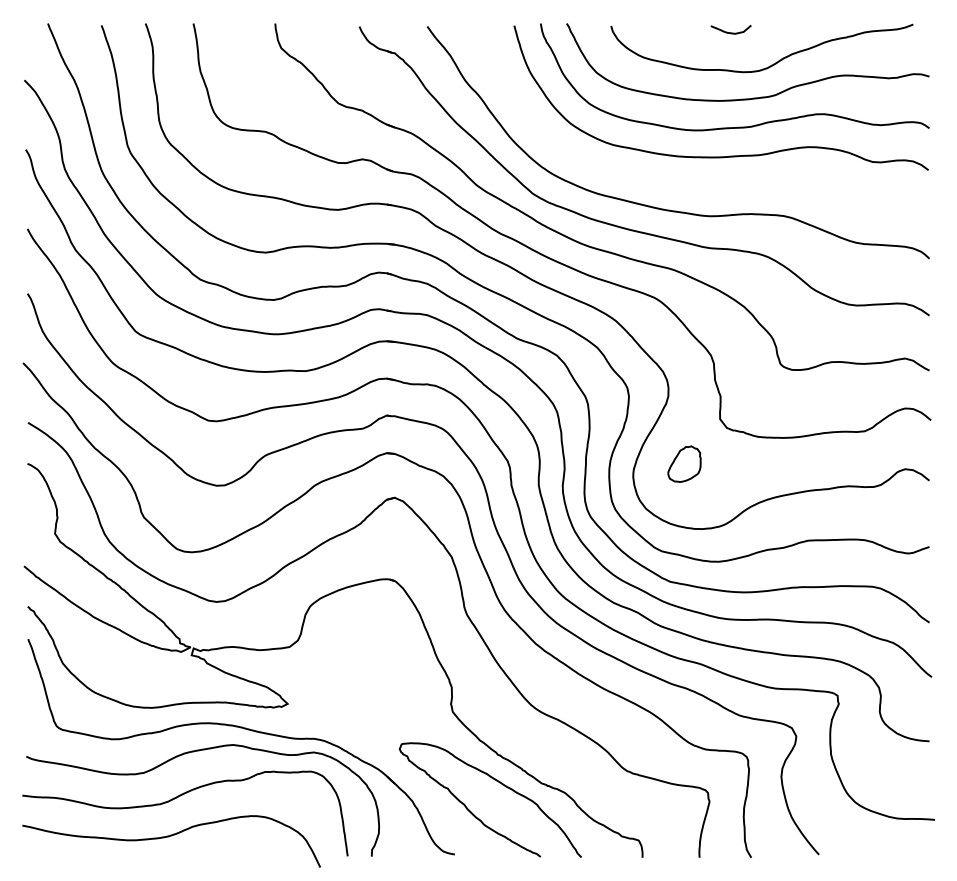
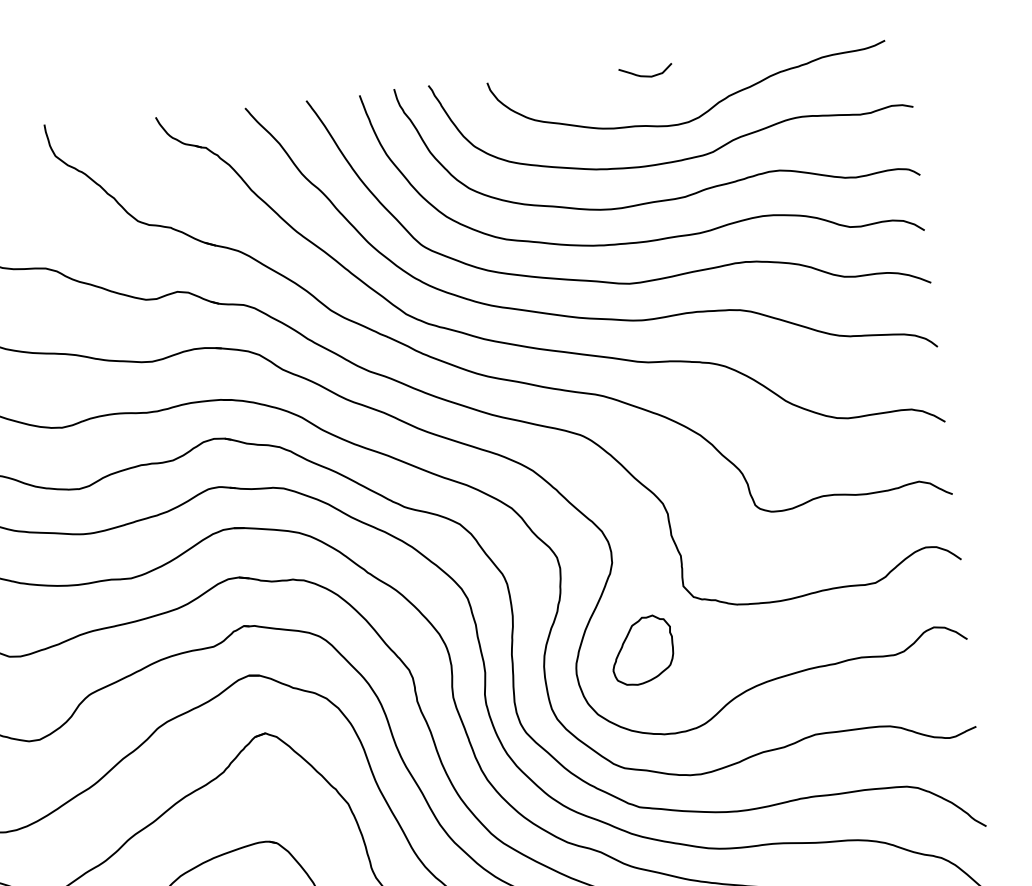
curve: (689, 184) -> (611, 281), added
part: (684, 463) -> (642, 649), size x1.43

